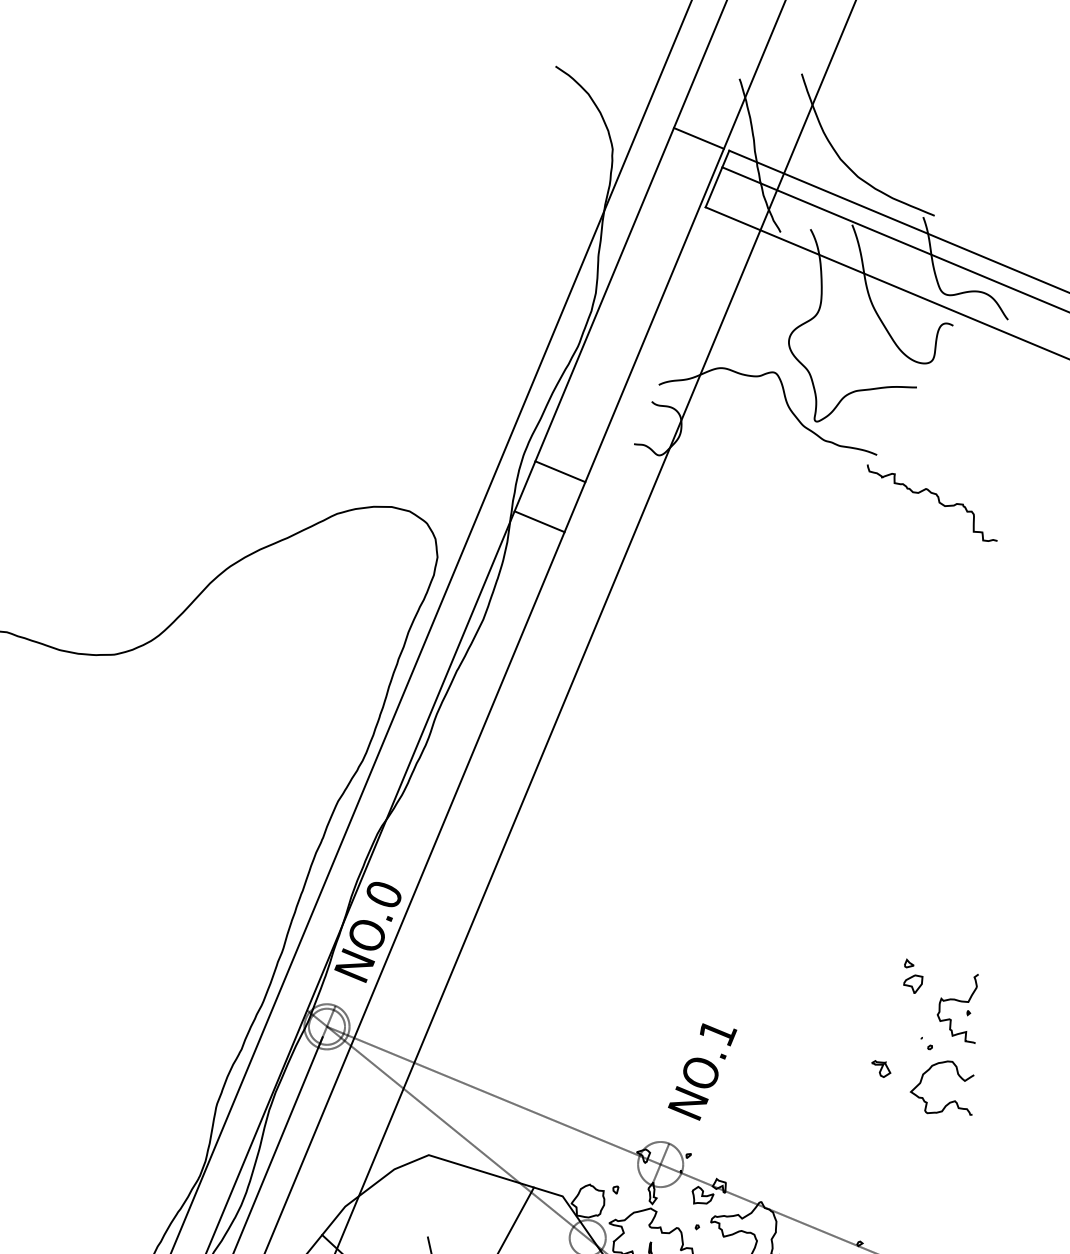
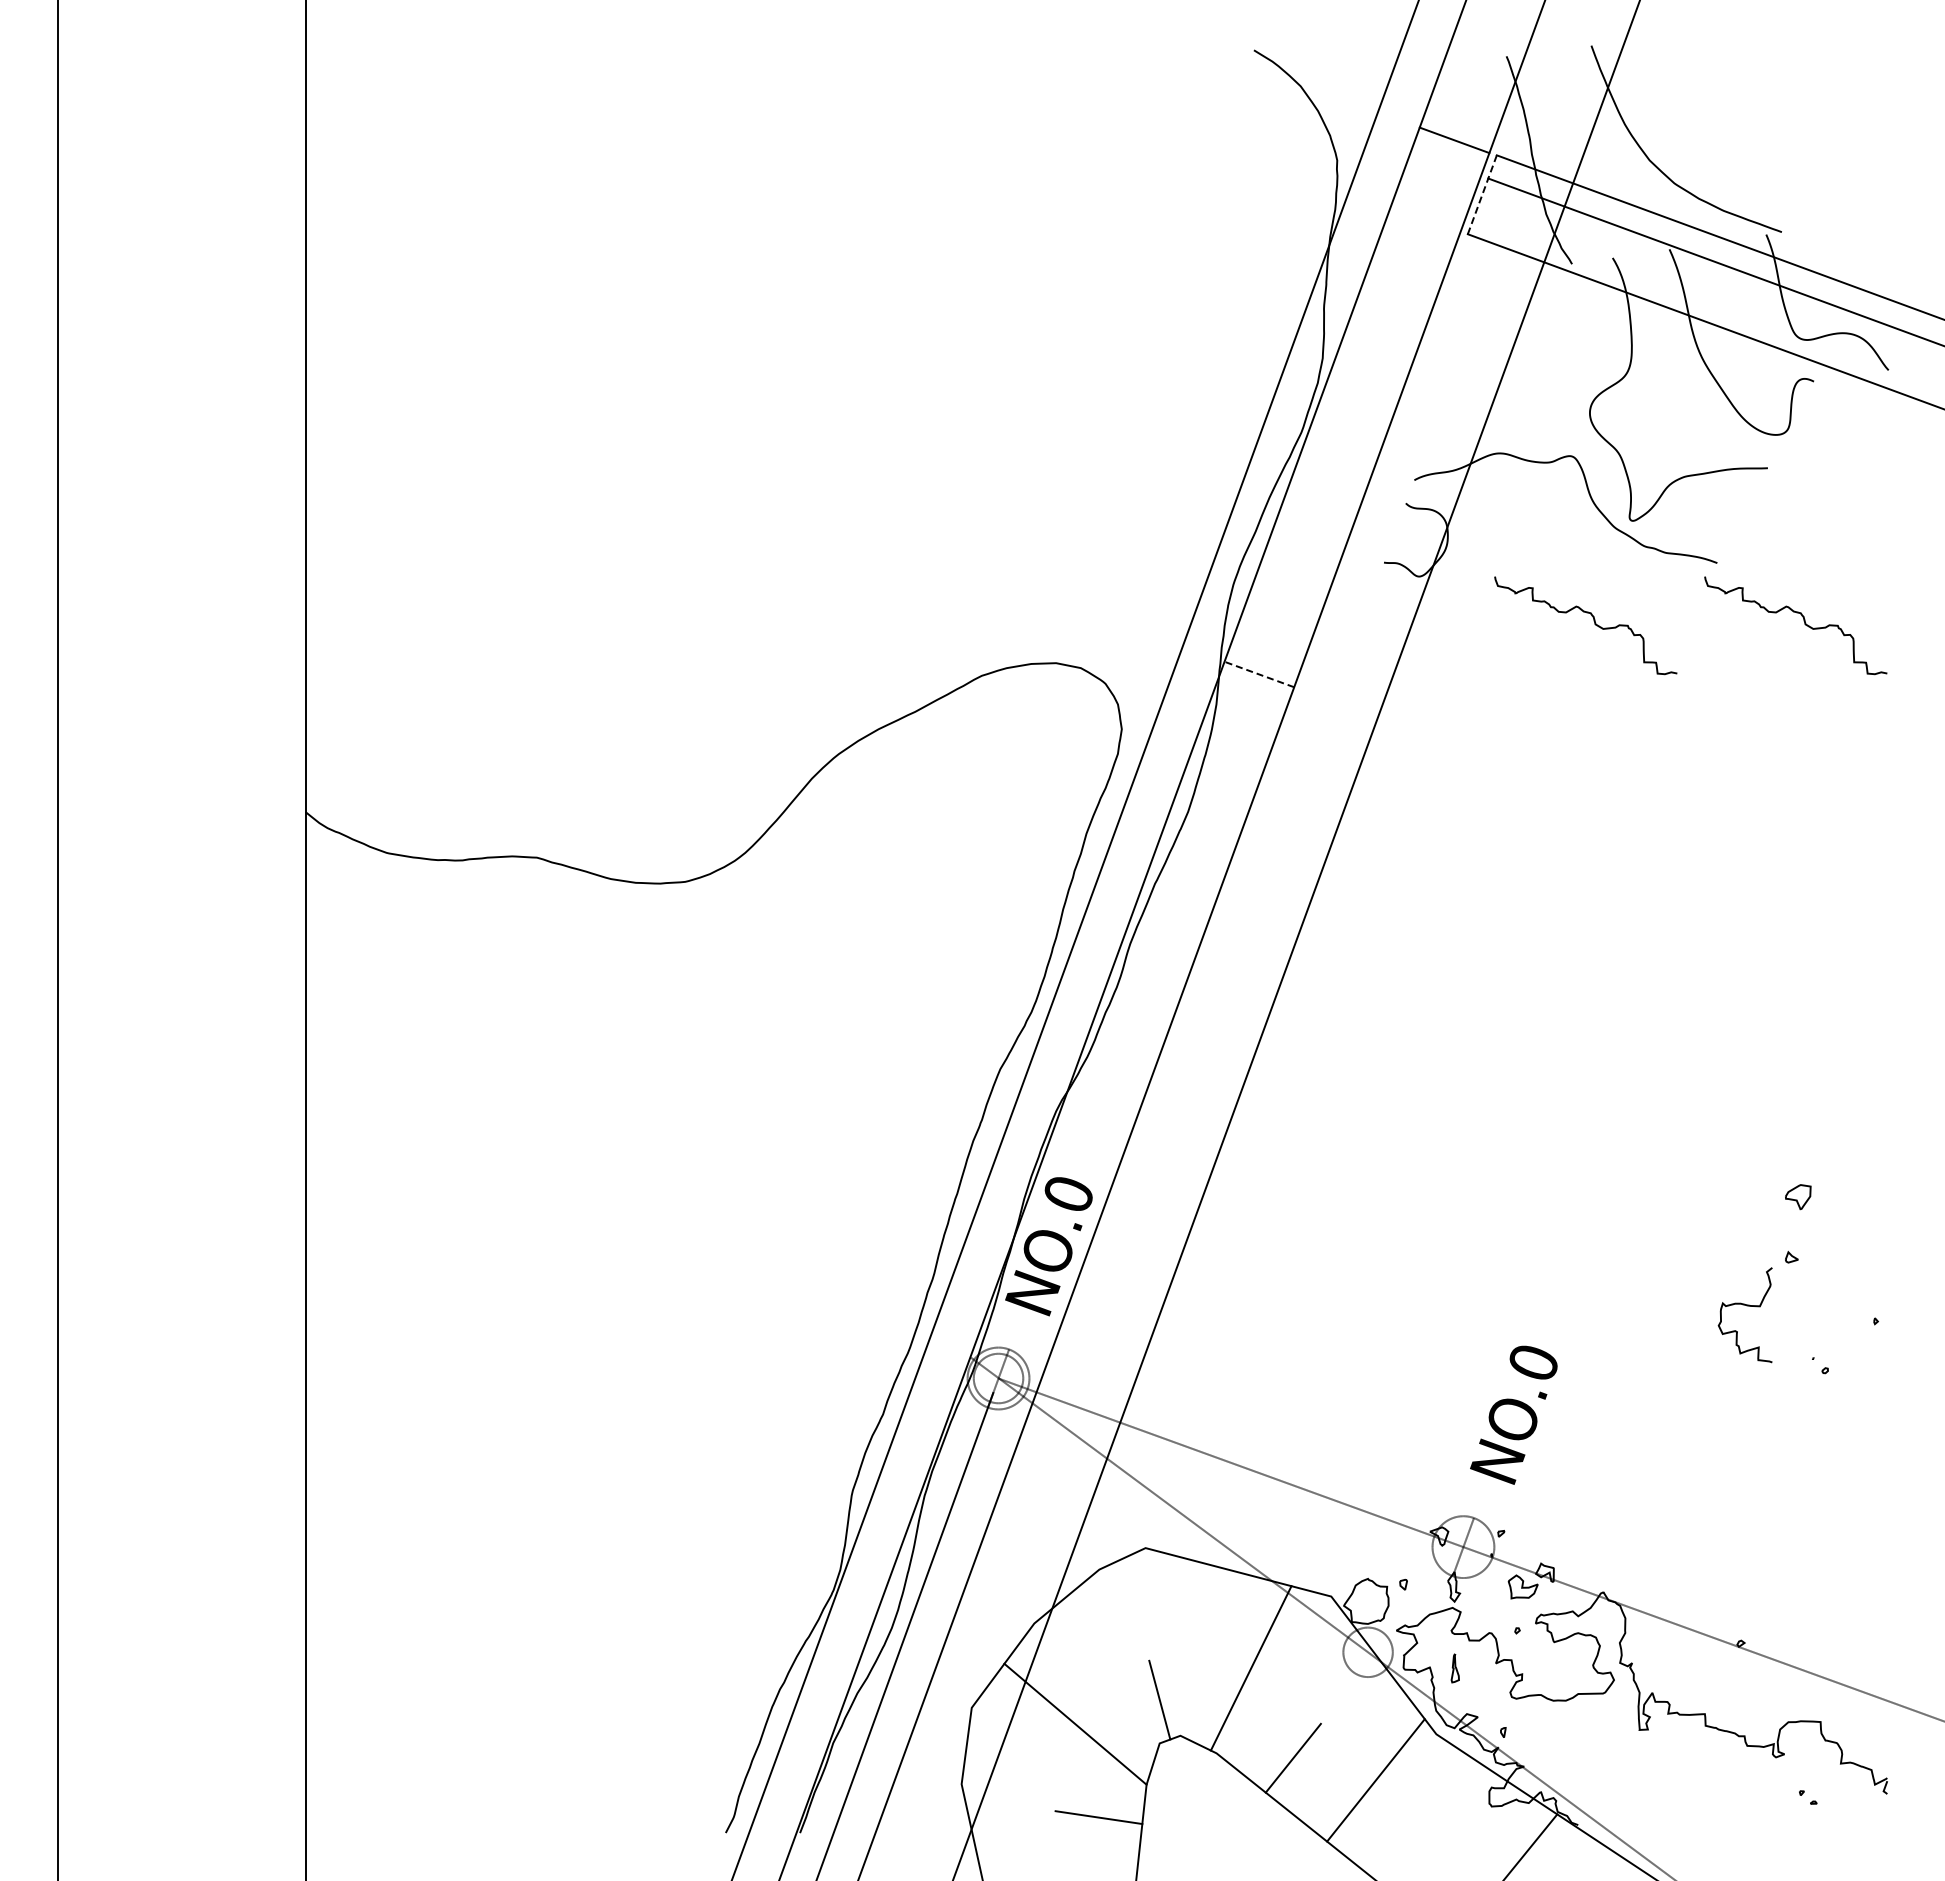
line: (717, 178) -> (1482, 194), solid -> dashed
line: (560, 471) -> (1284, 604), removed
curve: (784, 493) -> (1593, 621), added
line: (538, 521) -> (1258, 674), solid -> dashed
part: (913, 984) -> (1798, 1197), moved
curve: (958, 1001) -> (1746, 1306), moved
text: (718, 1032) -> (1534, 1363), NO.1 -> NO.0
part: (881, 1068) -> (1759, 1402), removed
curve: (949, 1102) -> (1855, 1444), removed

